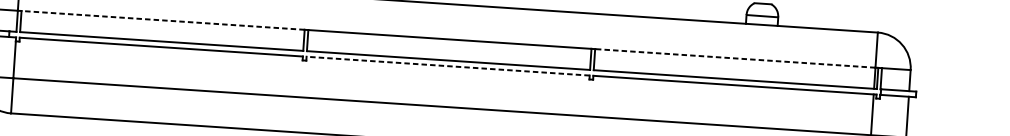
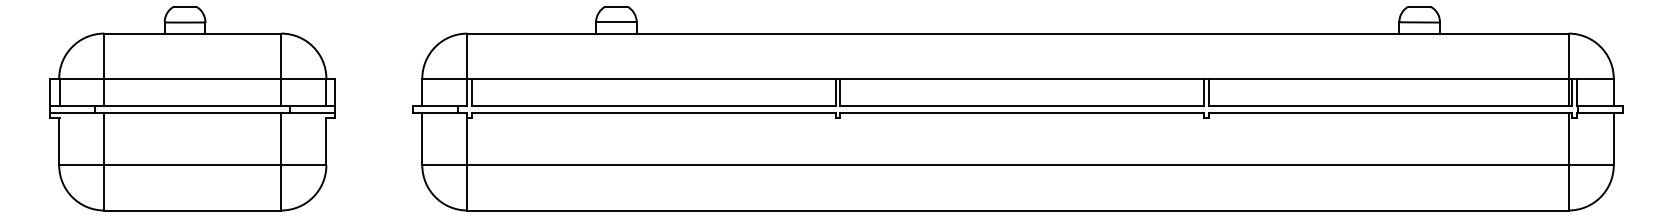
line: (162, 20) -> (653, 78), dashed -> solid
line: (735, 58) -> (1388, 78), dashed -> solid
line: (448, 66) -> (1022, 113), dashed -> solid

